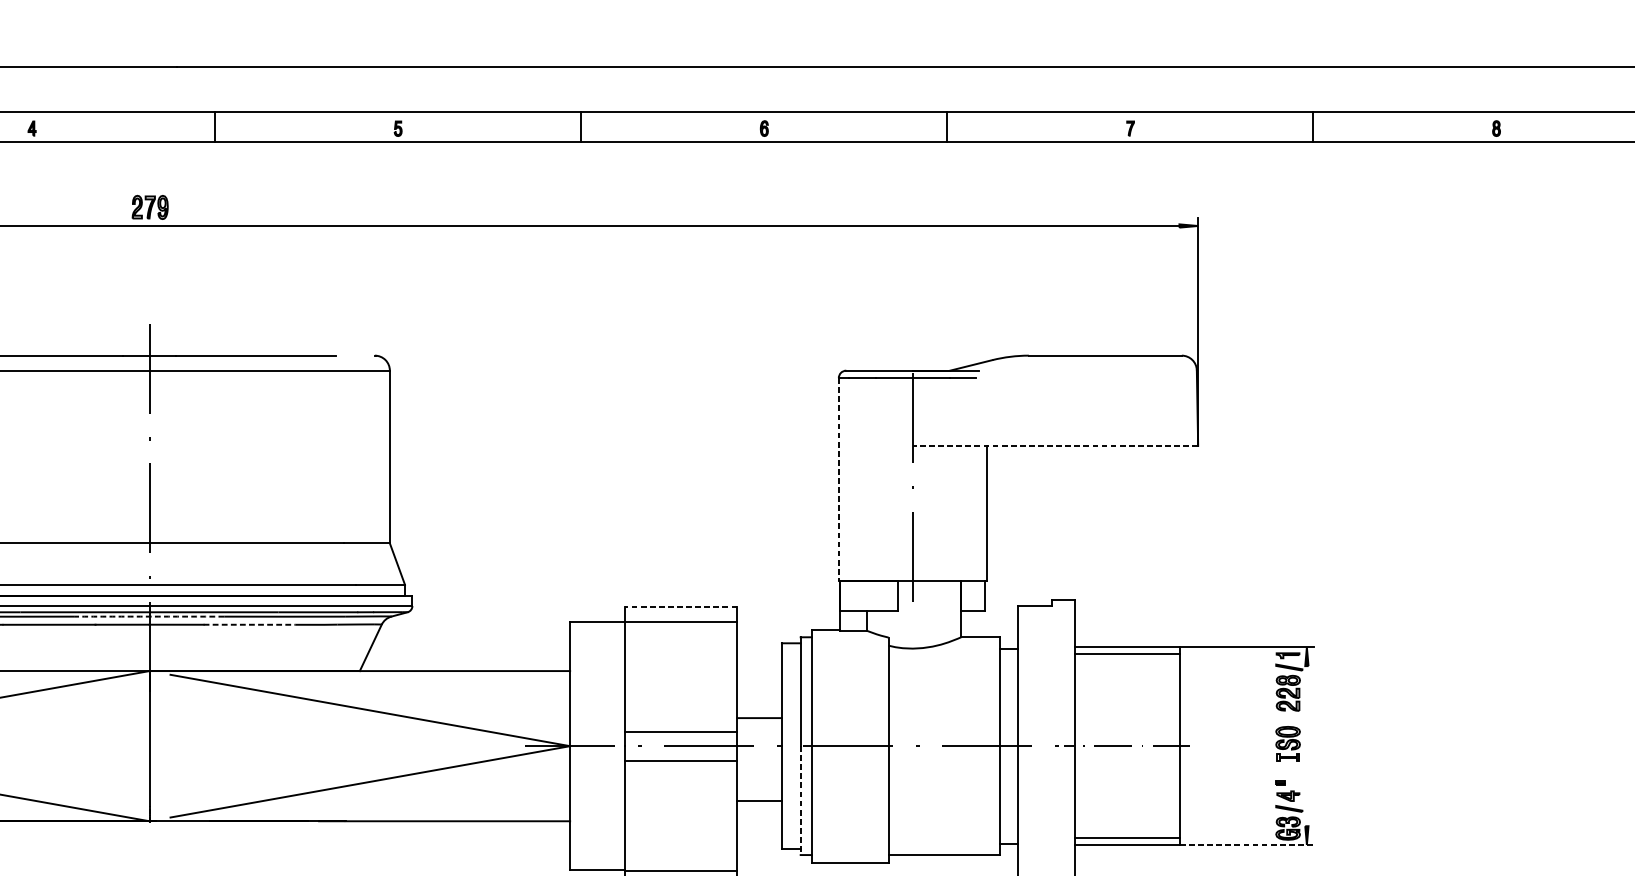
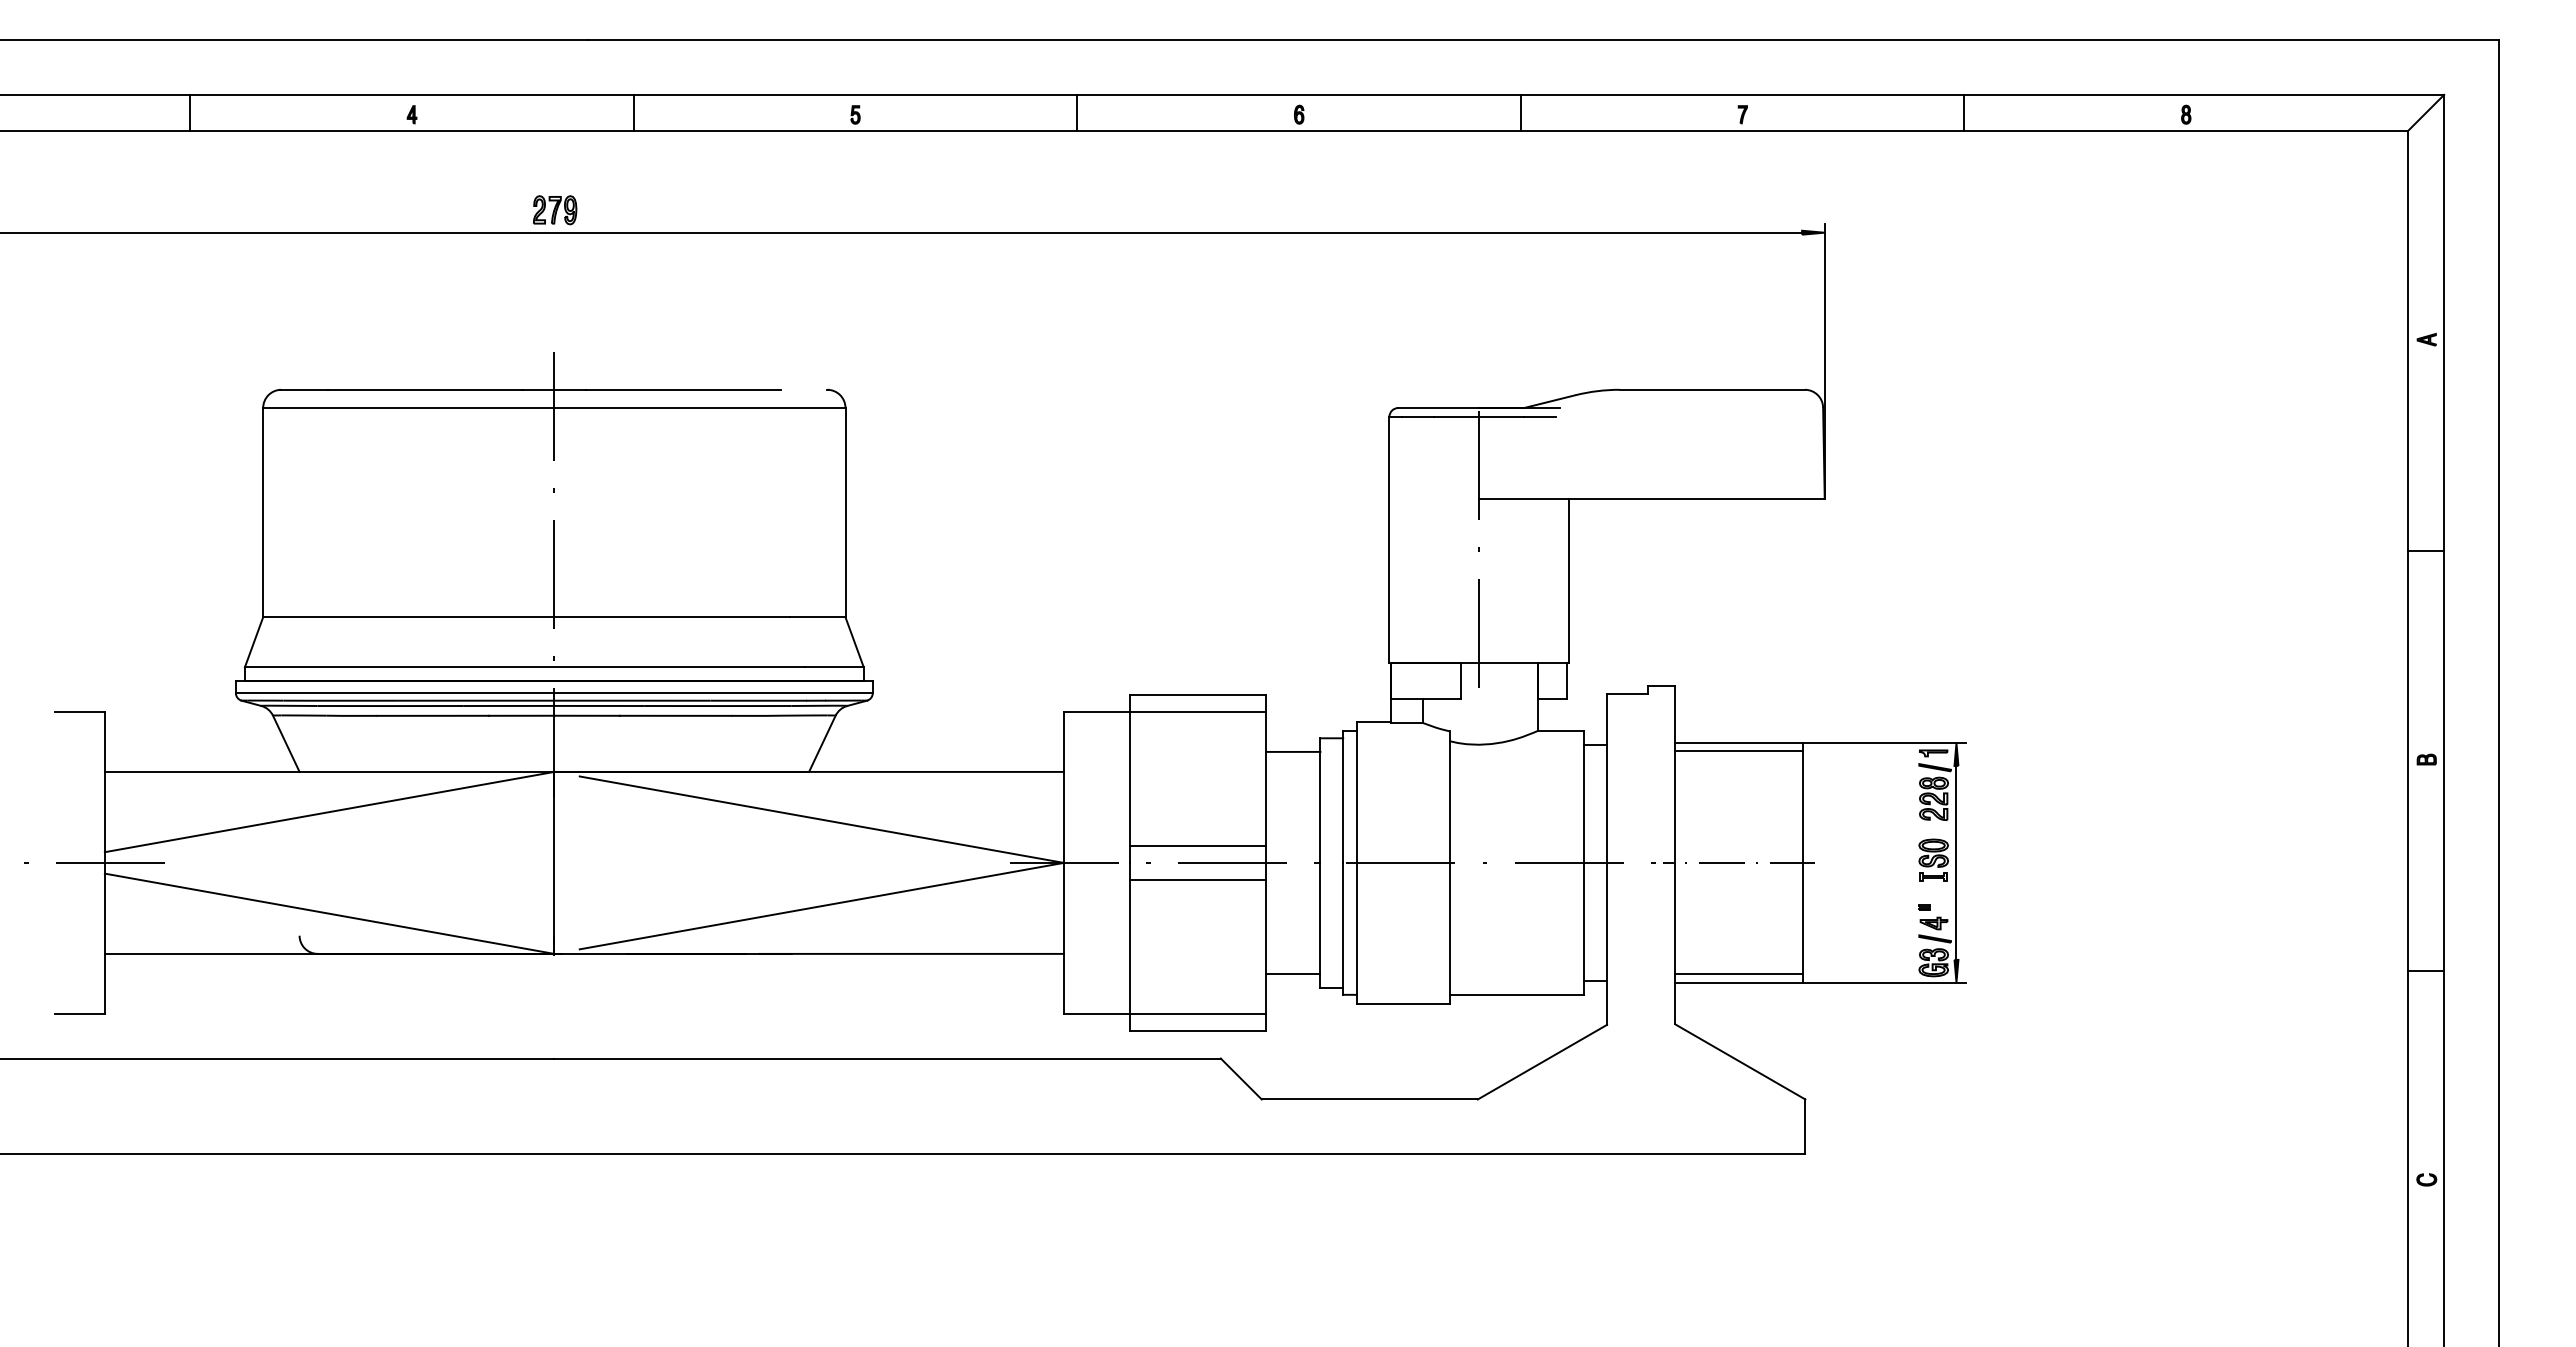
line: (1055, 445) -> (1651, 498), dashed -> solid
line: (838, 479) -> (1389, 539), dashed -> solid
line: (680, 607) -> (1197, 694), dashed -> solid
arc: (149, 616) -> (554, 705), dashed -> solid
line: (249, 624) -> (675, 715), dashed -> solid
line: (759, 717) -> (1293, 751), moved
line: (1306, 745) -> (1956, 862), added
line: (800, 800) -> (1343, 928), dashed -> solid
line: (759, 801) -> (1293, 973), moved
line: (1247, 844) -> (1884, 982), dashed -> solid

